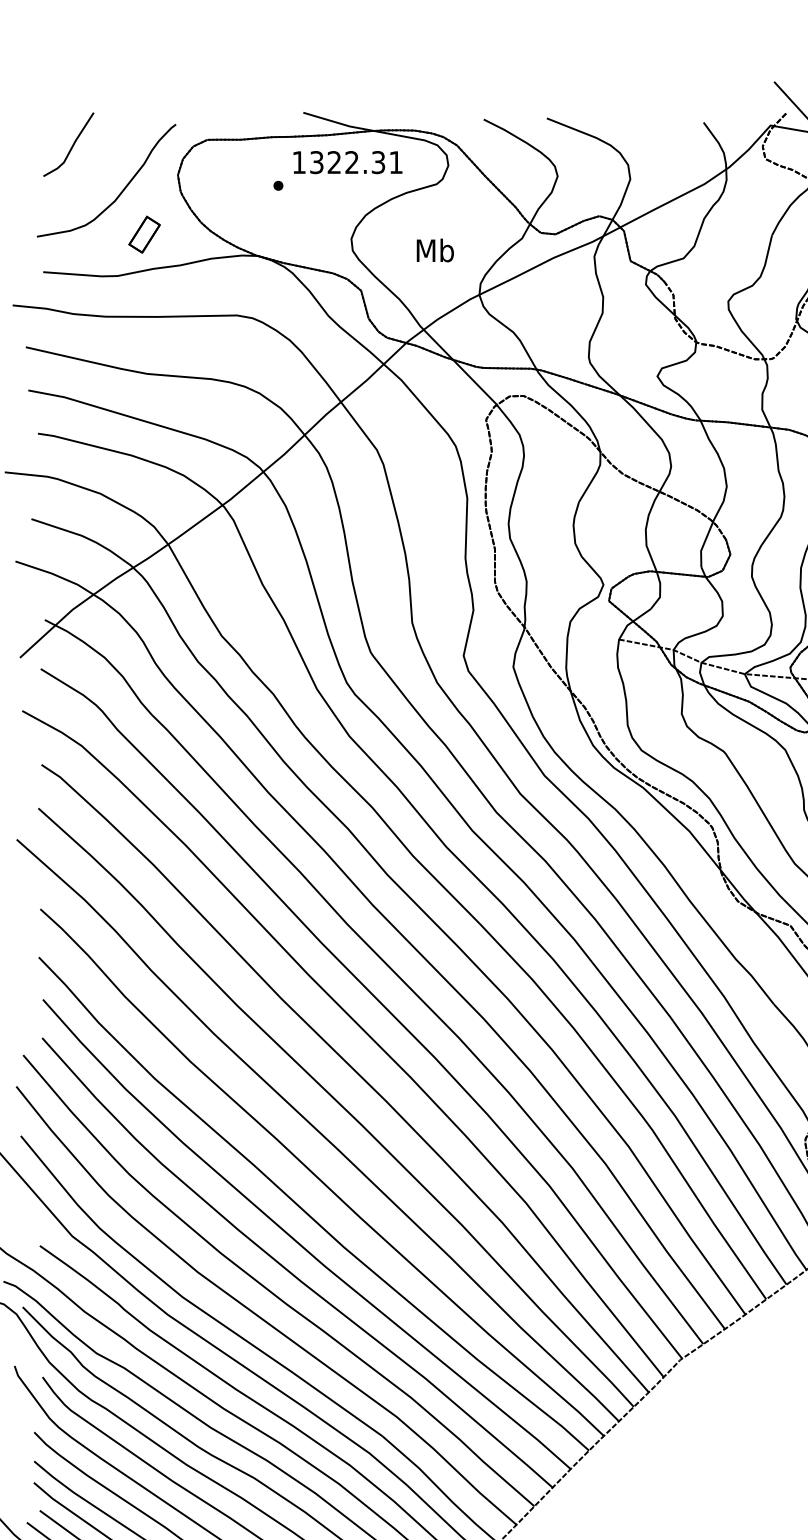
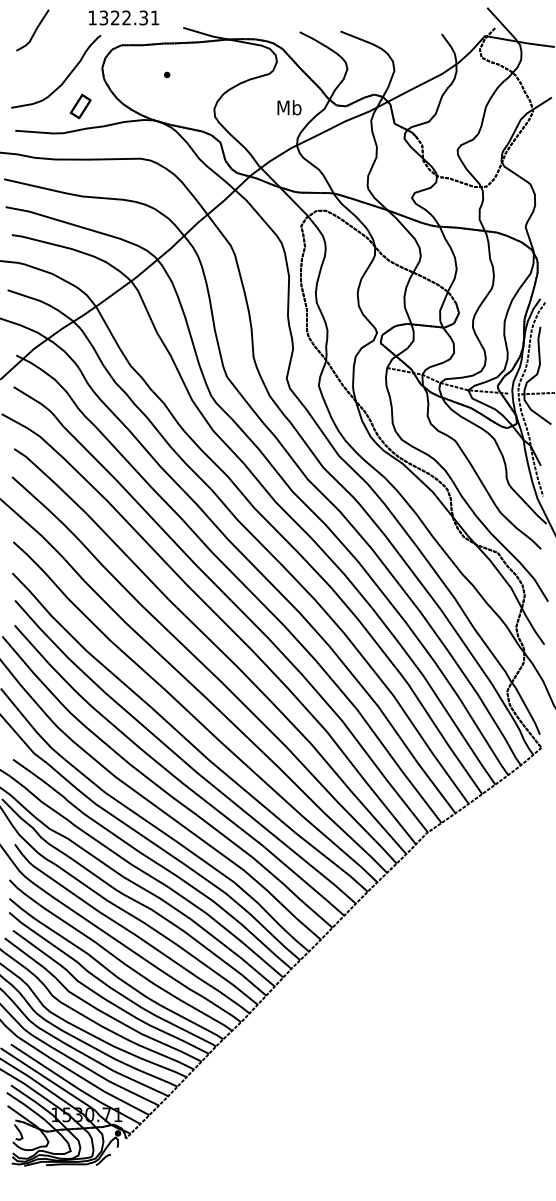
line: (71, 144) -> (34, 30), moved
text: (348, 161) -> (124, 17), moved
text: (435, 250) -> (289, 107), moved

